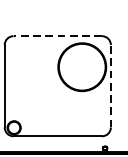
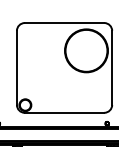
line: (57, 36) -> (64, 23), dashed -> solid
line: (111, 85) -> (112, 67), dashed -> solid

